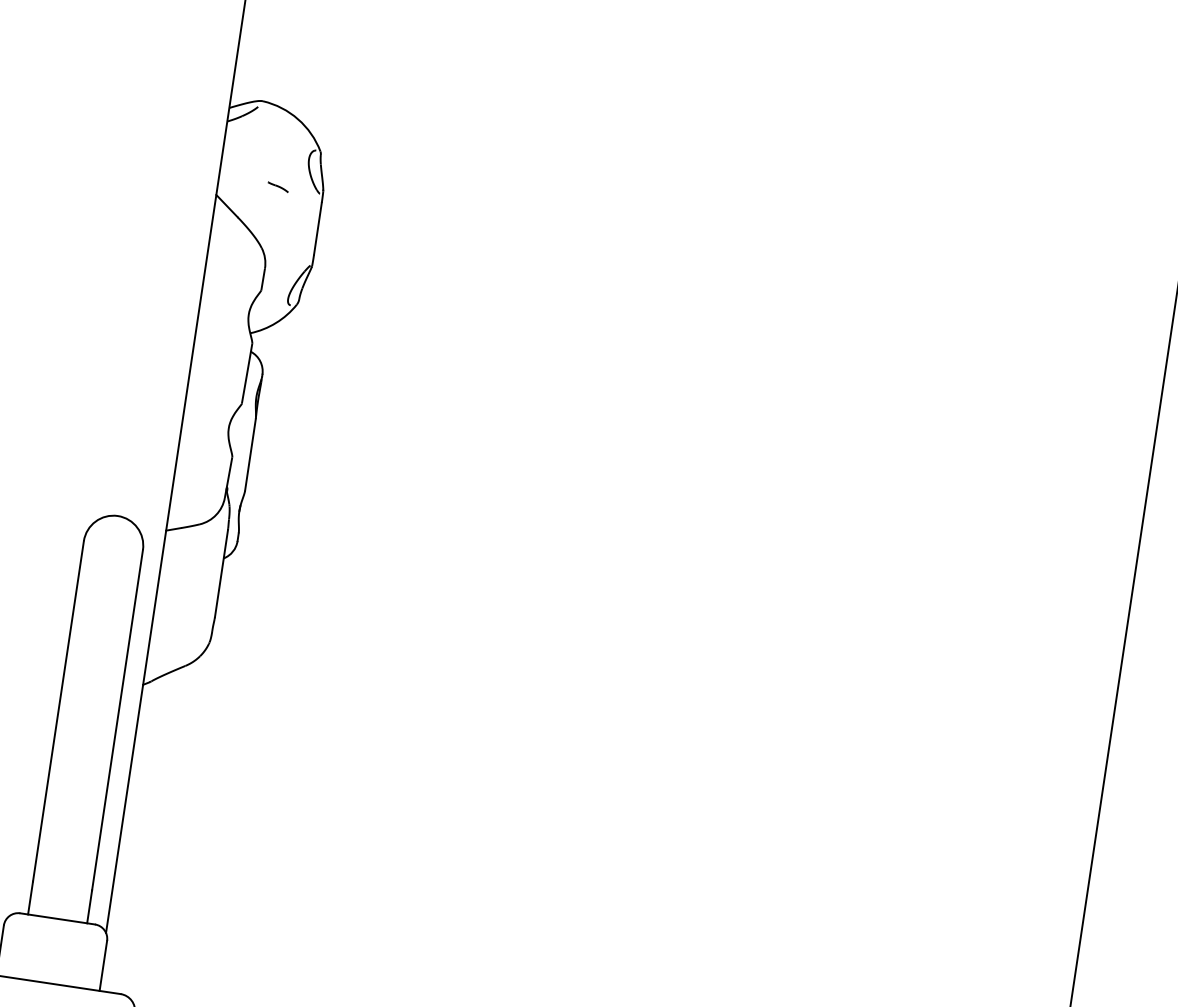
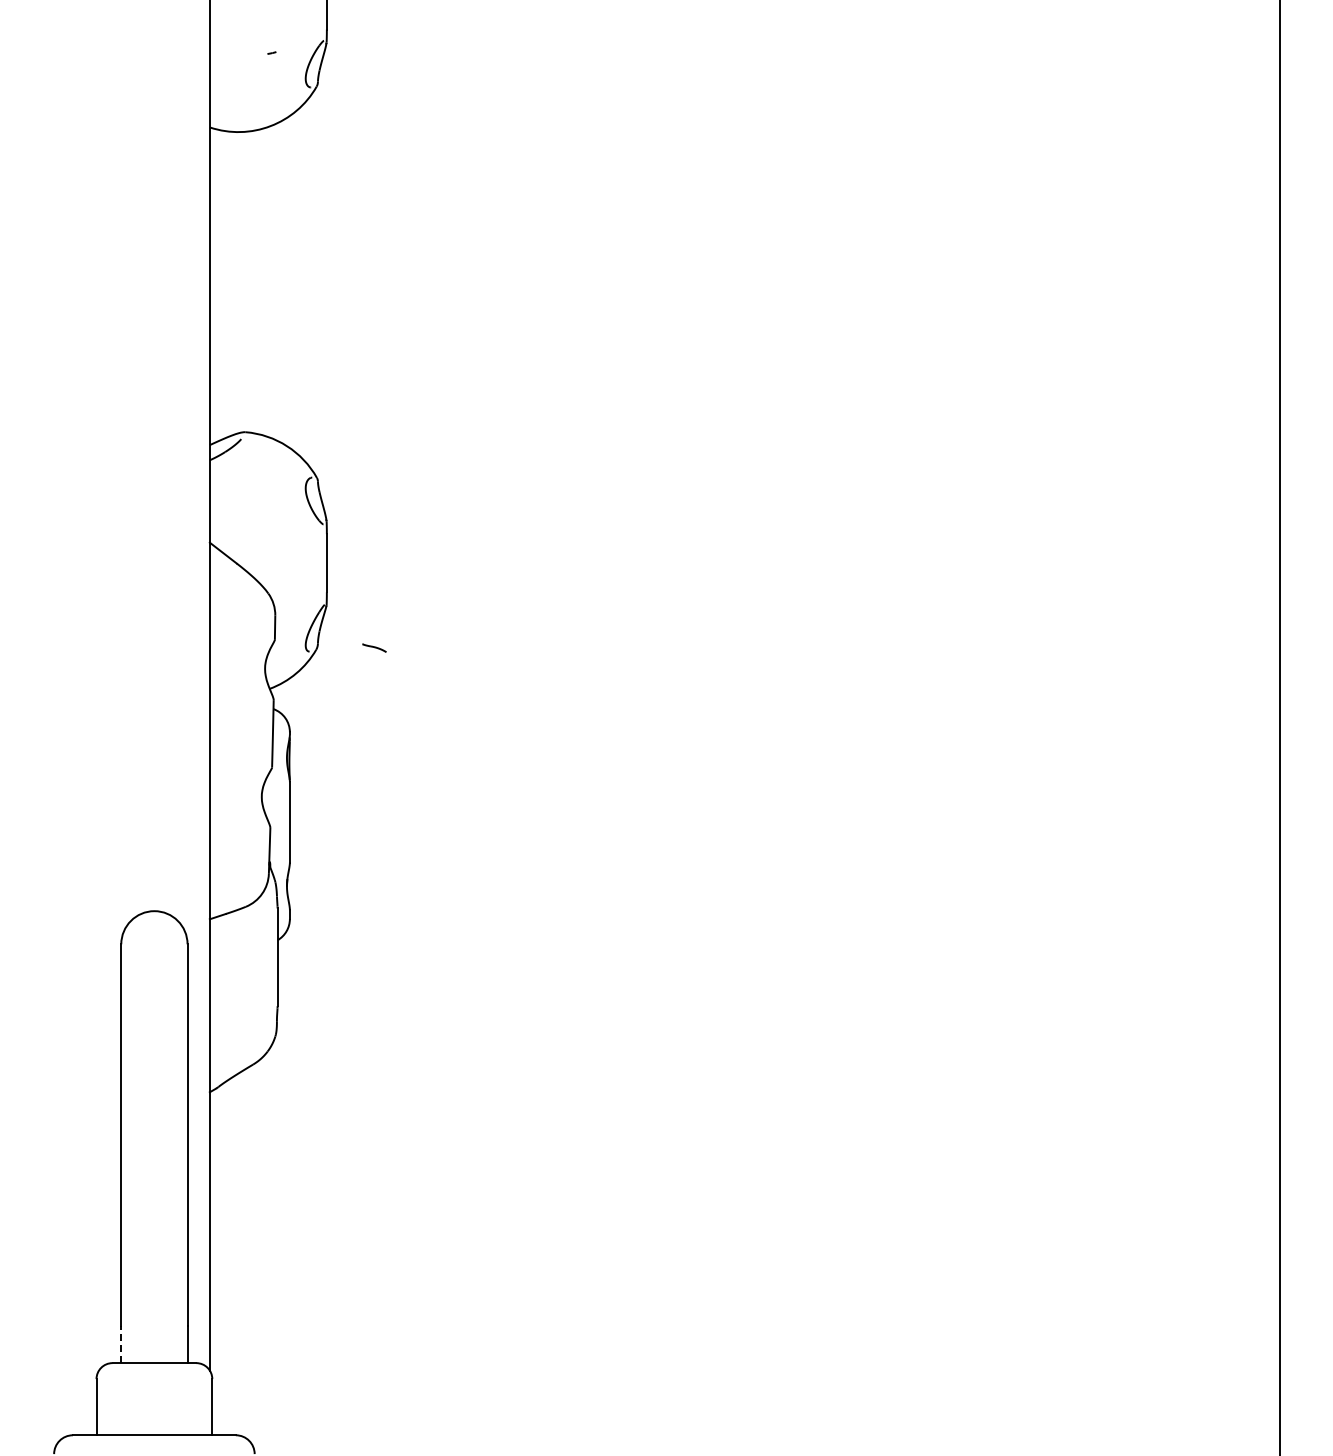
part: (278, 186) -> (374, 647), moved
line: (30, 897) -> (121, 1344), solid -> dashed

